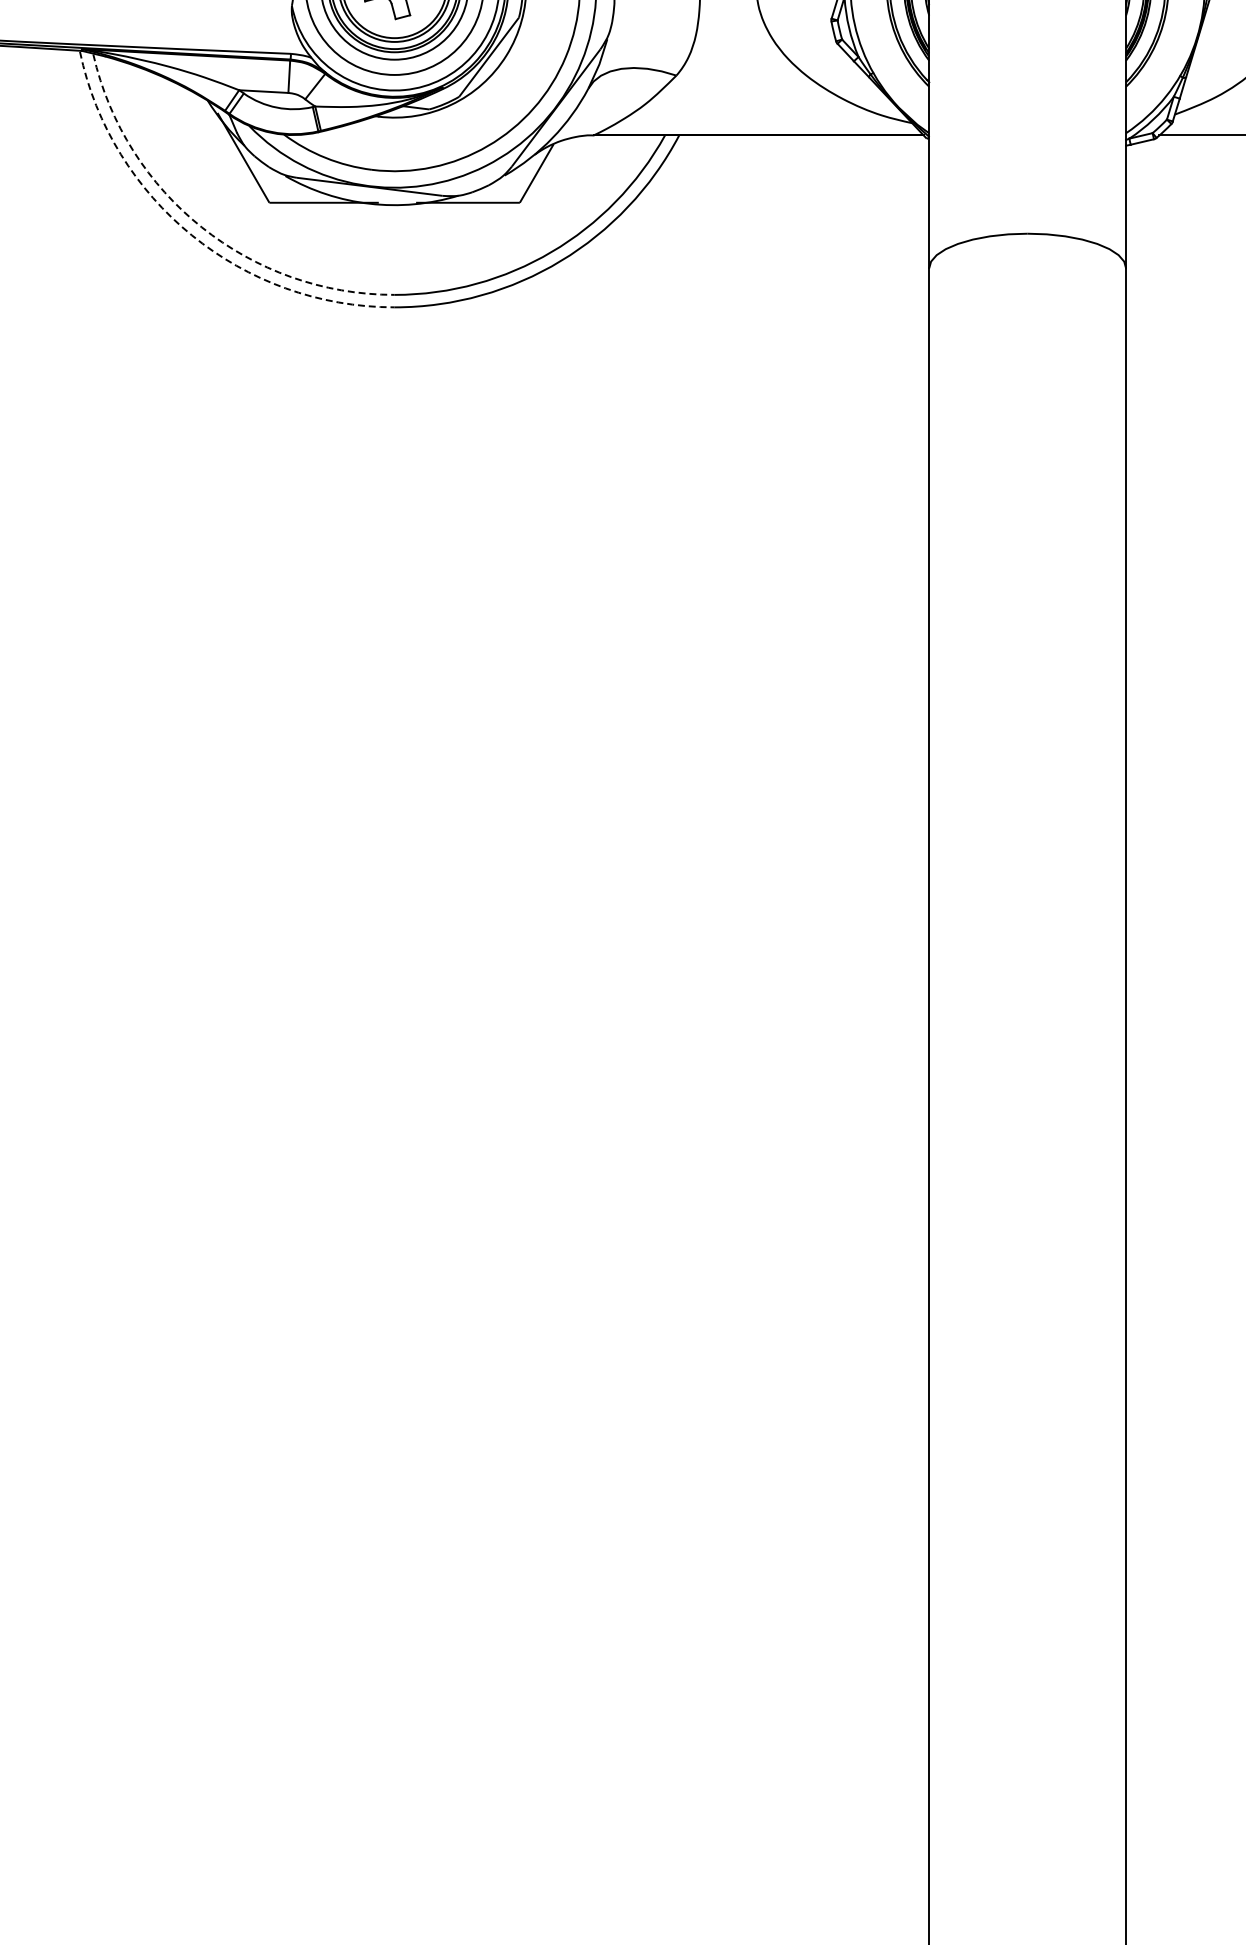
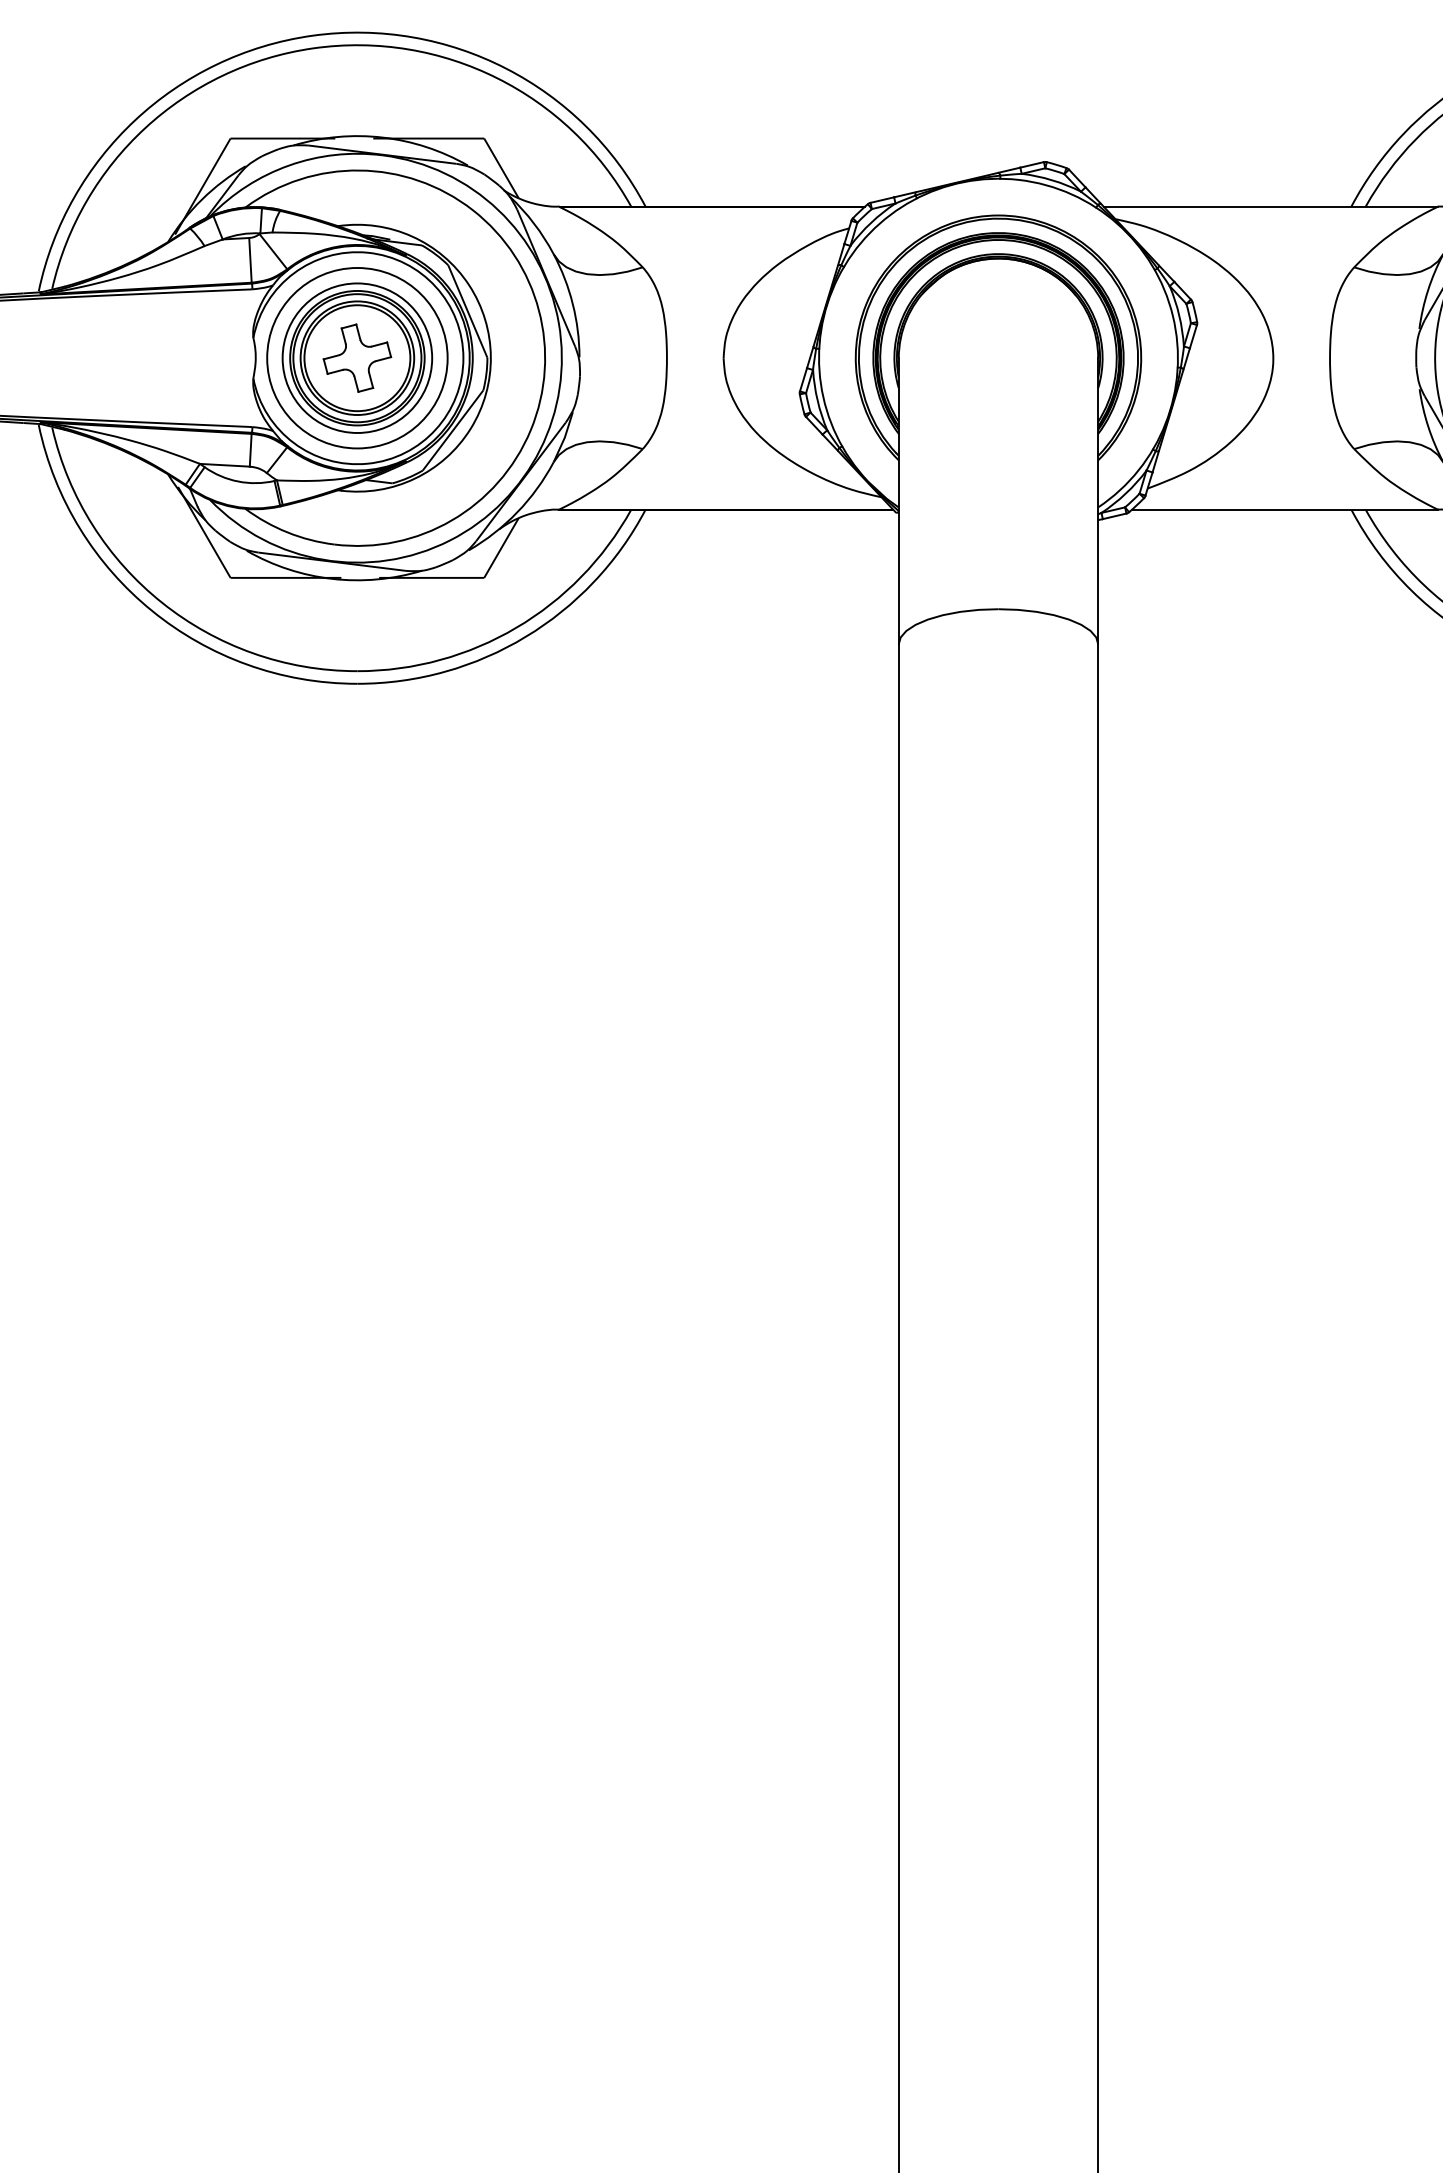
arc: (202, 227) -> (162, 602), dashed -> solid
arc: (192, 234) -> (152, 610), dashed -> solid

